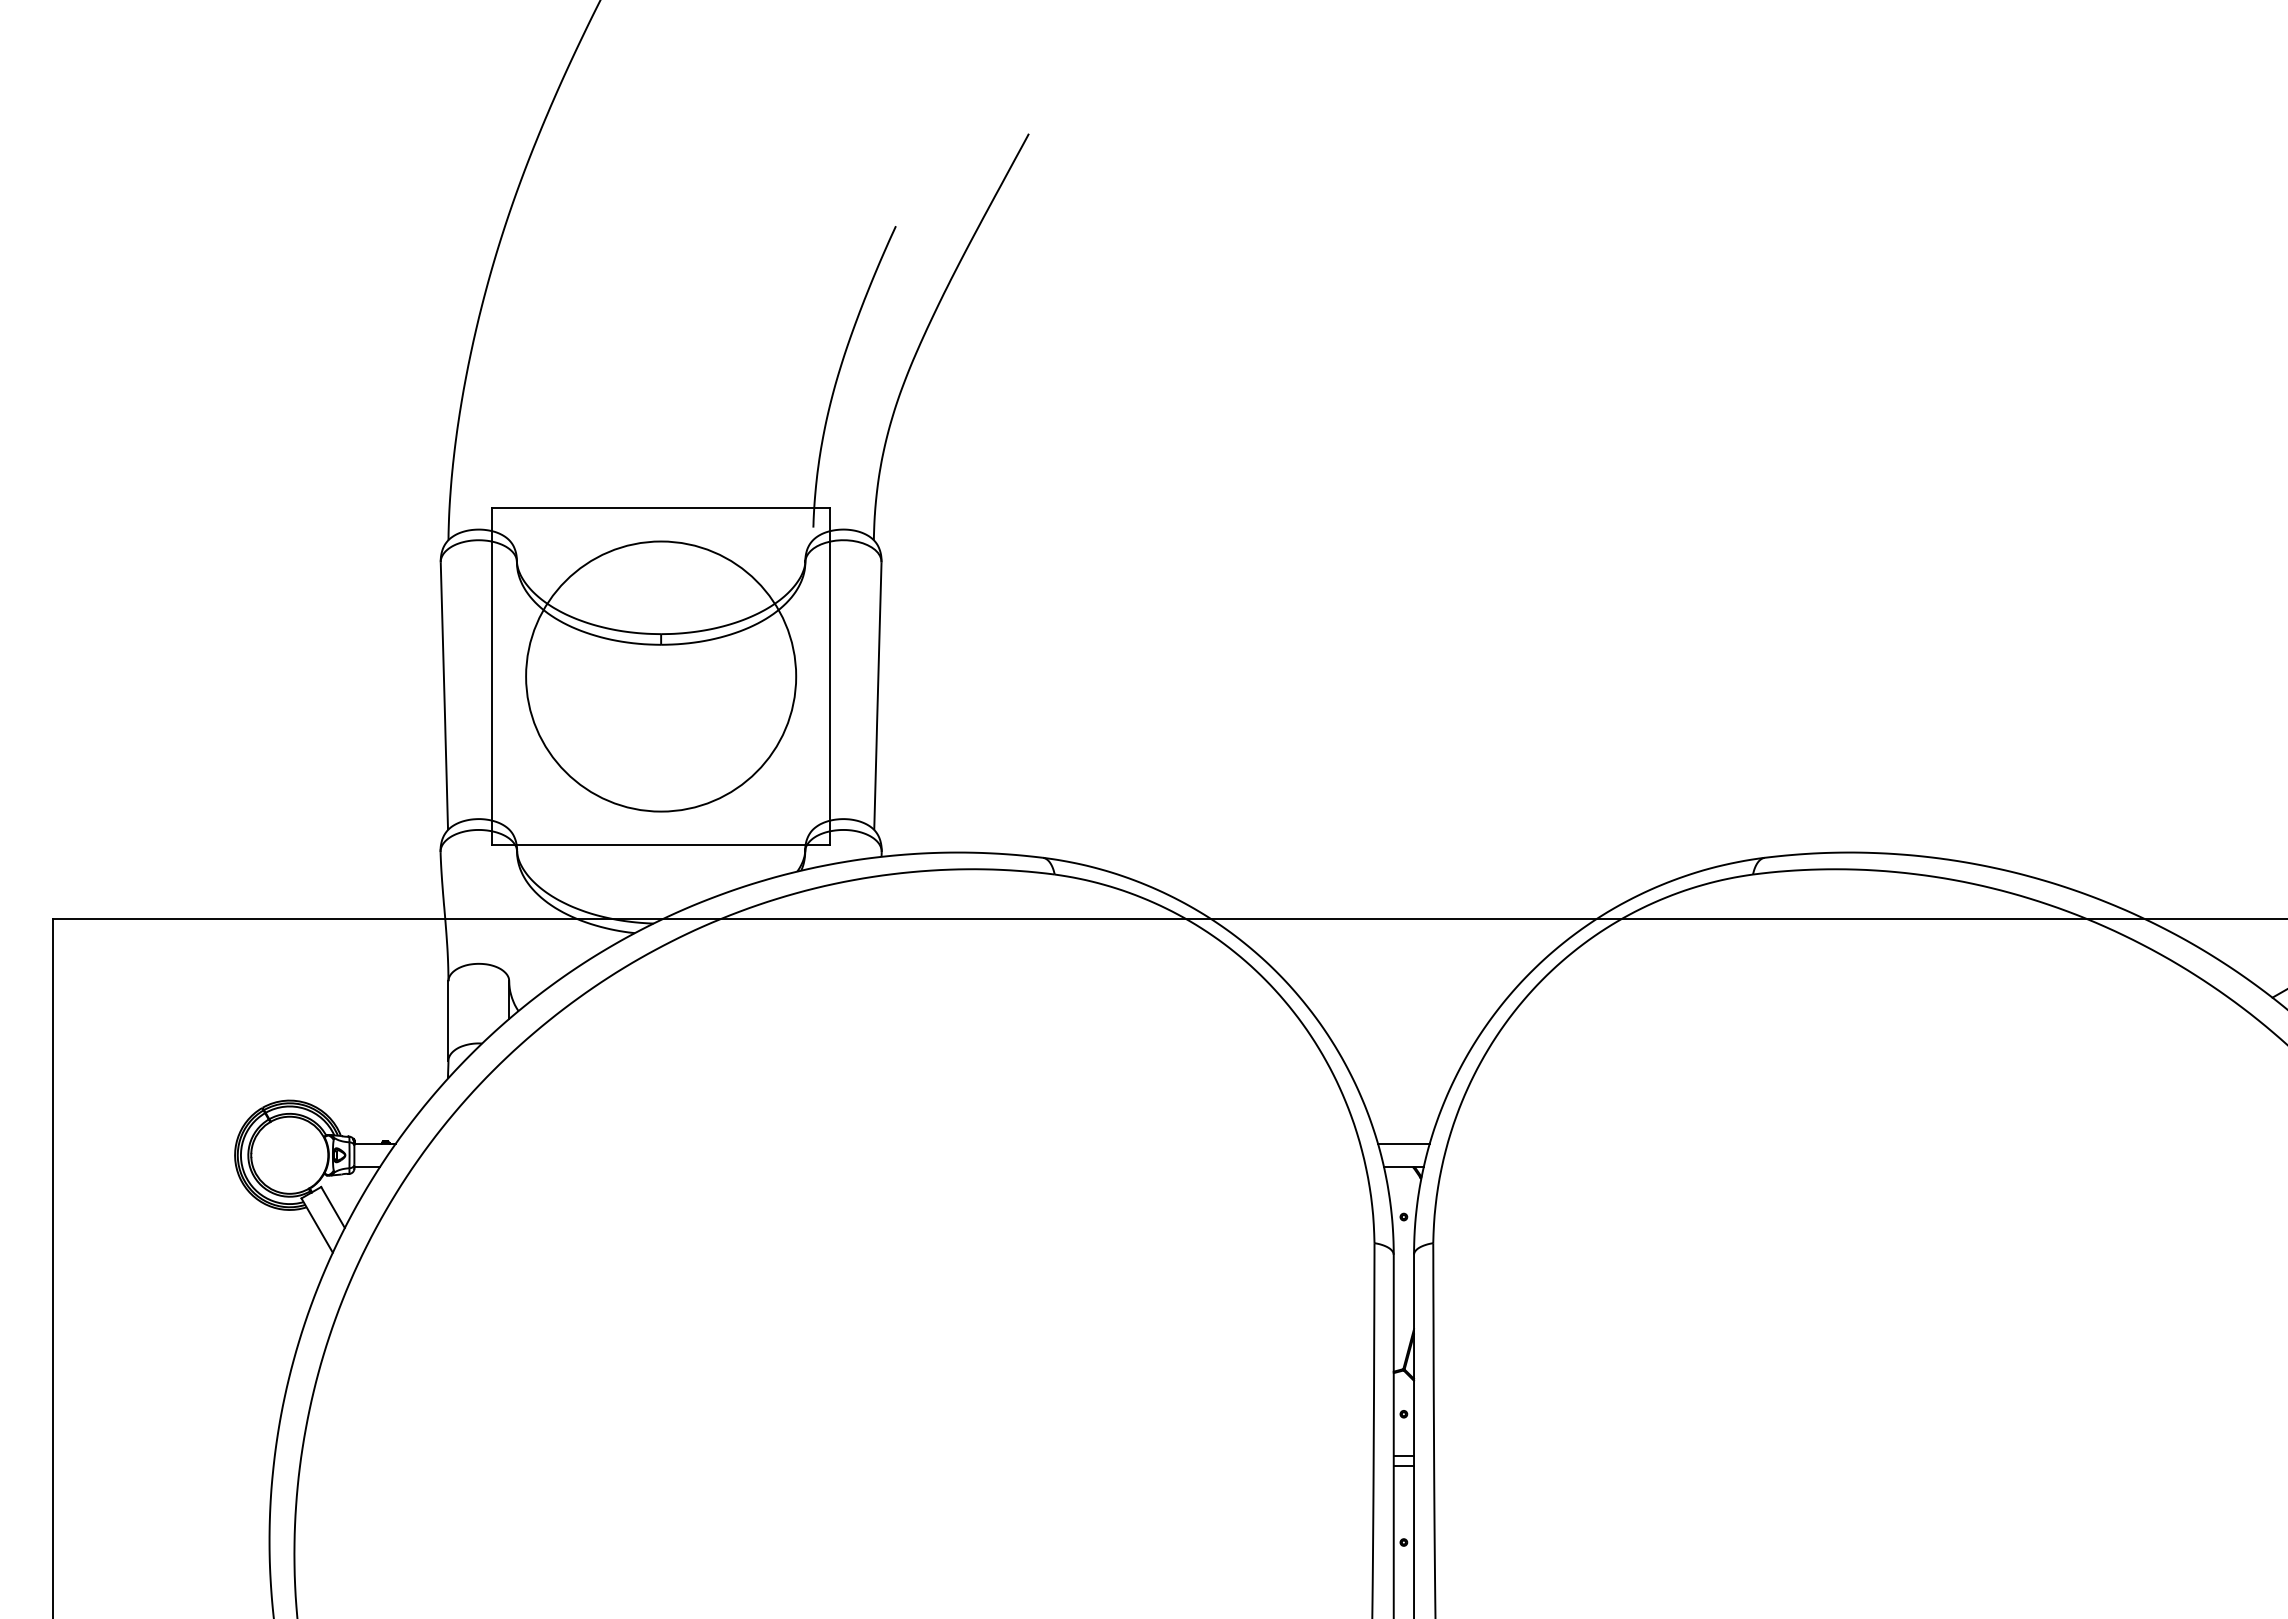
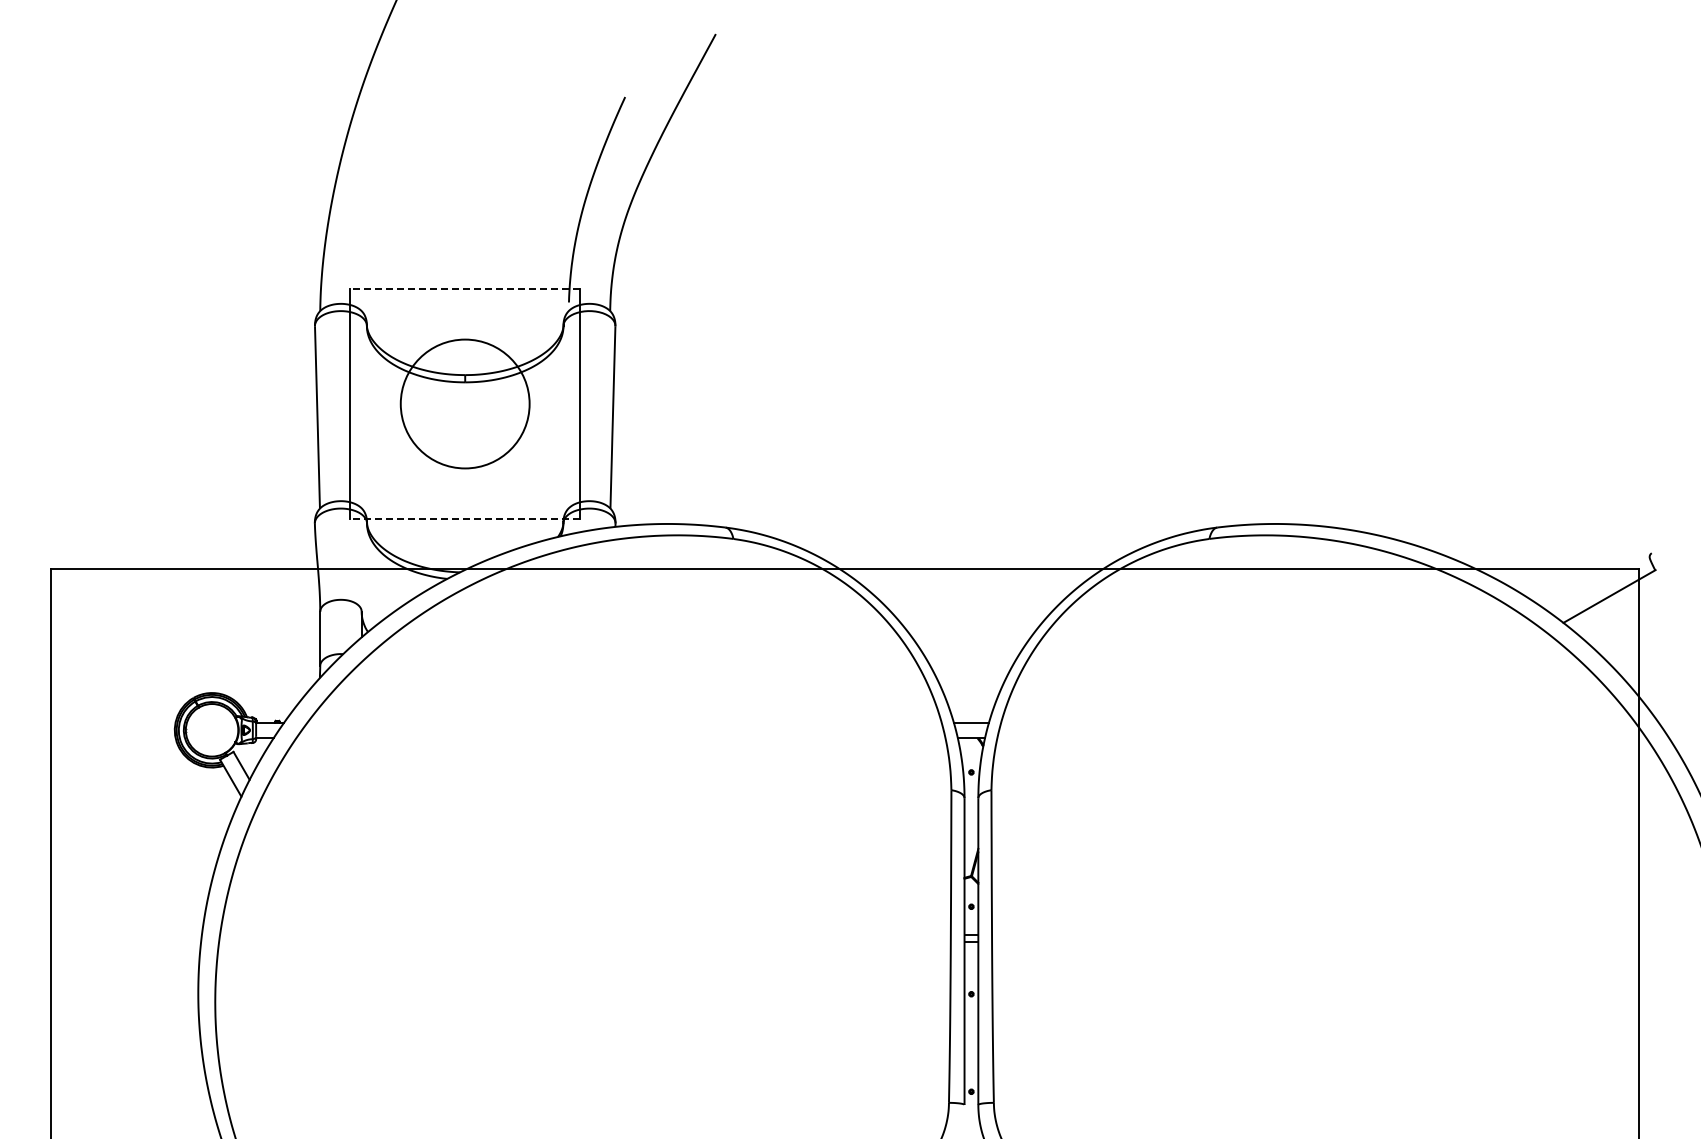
line: (660, 507) -> (464, 288), solid -> dashed
circle: (661, 675) -> (465, 403), size x0.7
line: (660, 845) -> (464, 519), solid -> dashed

